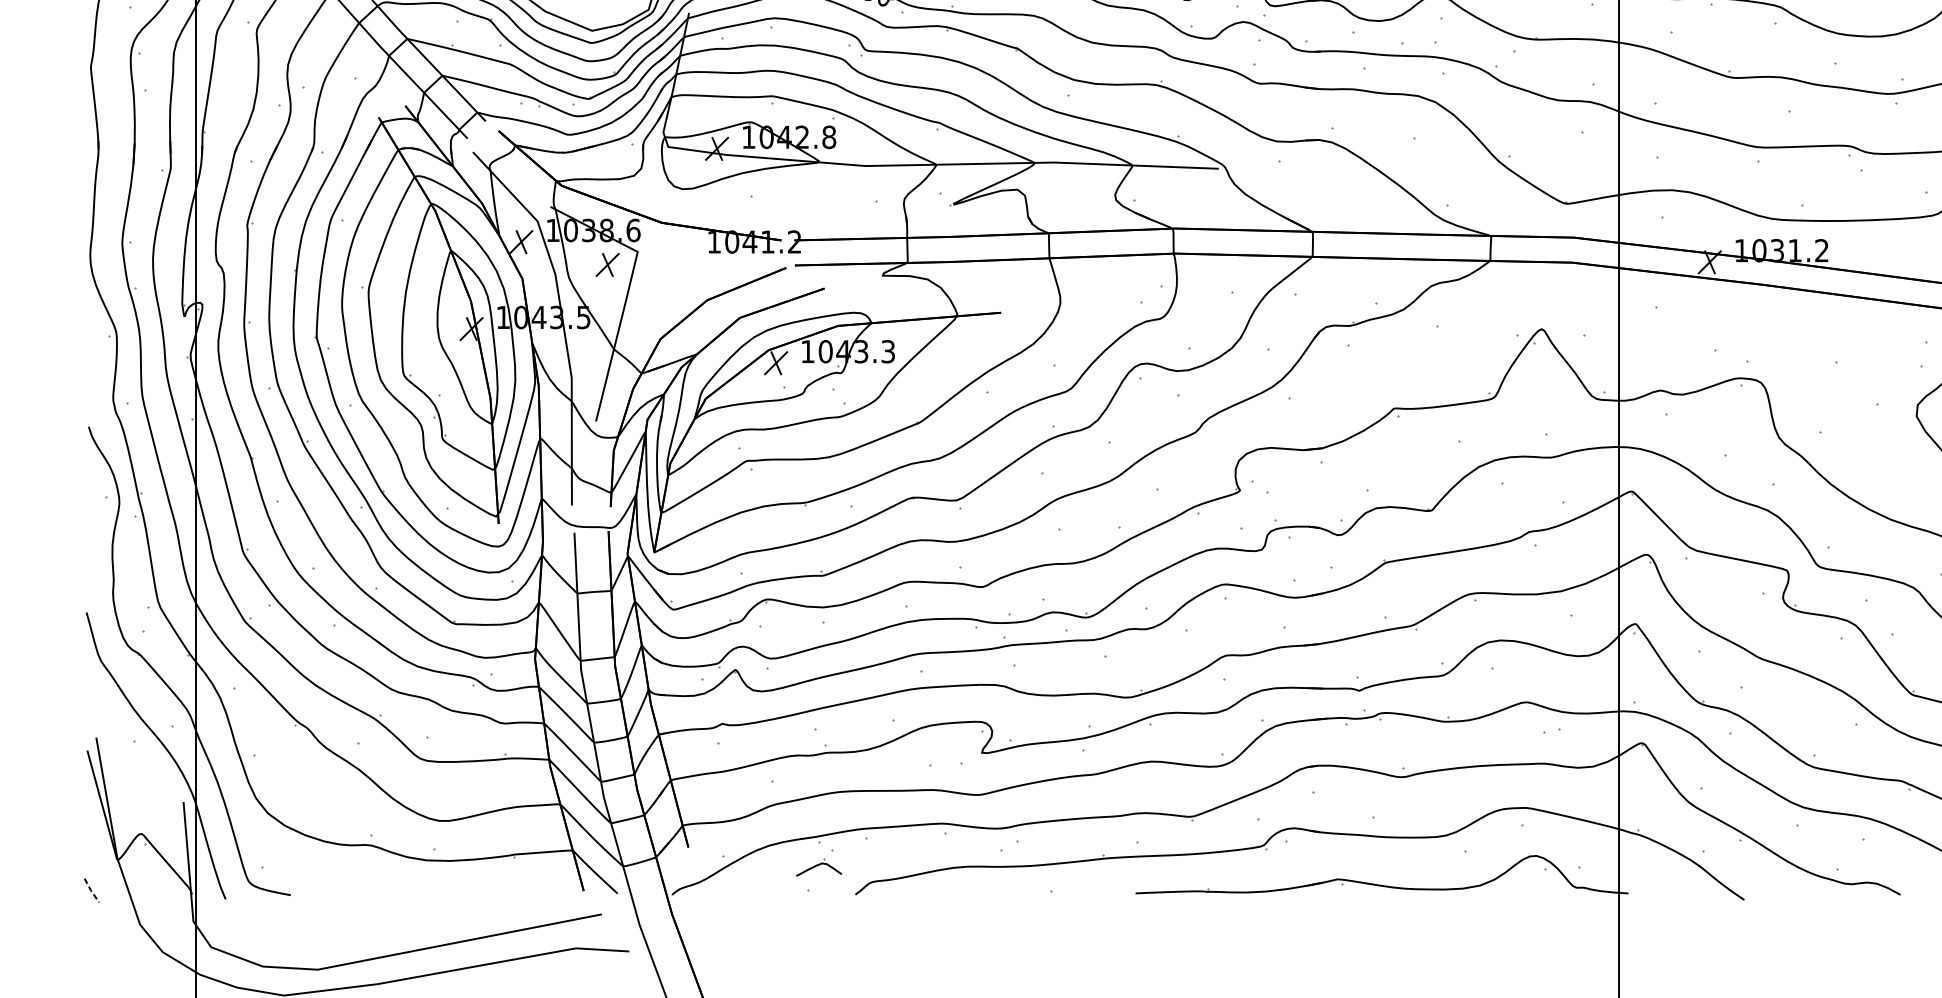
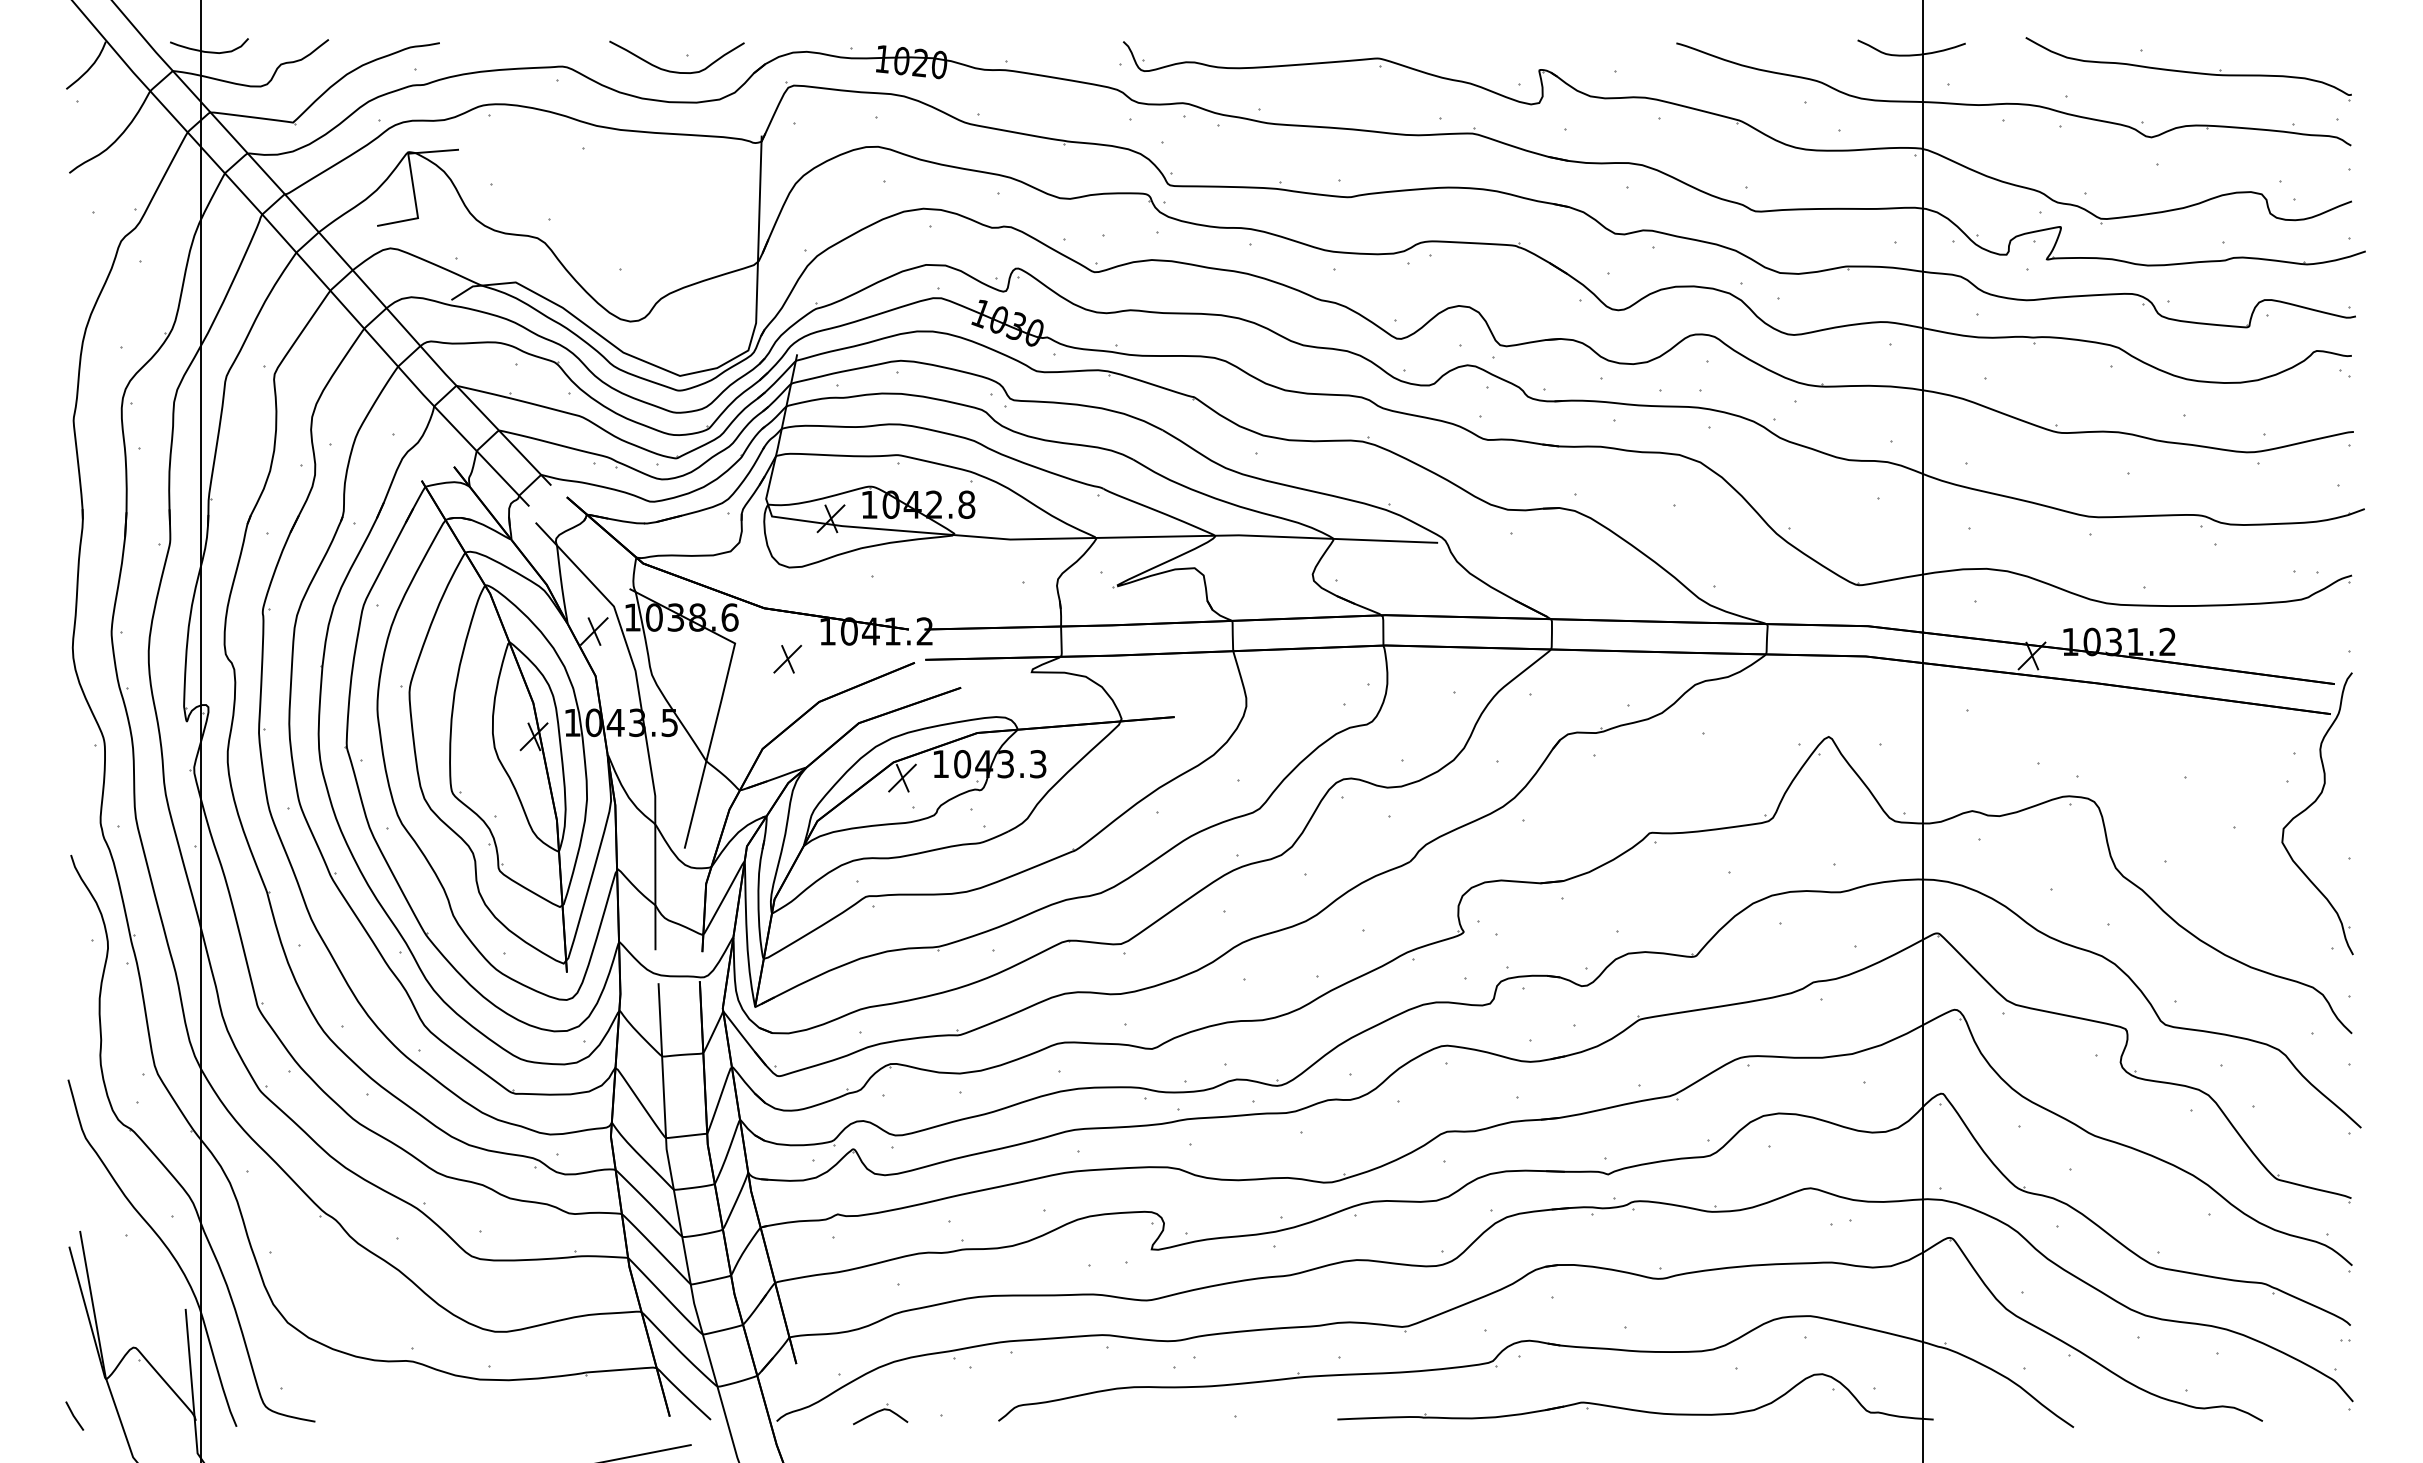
part: (607, 265) -> (787, 659), moved
part: (819, 867) -> (880, 1414), moved
line: (90, 890) -> (73, 1415), dashed -> solid

